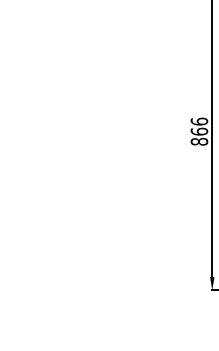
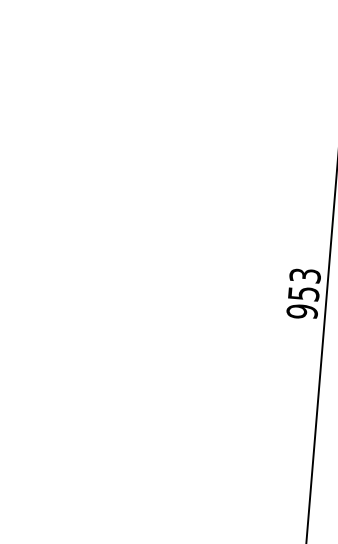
text: (199, 131) -> (303, 293), 866 -> 953

